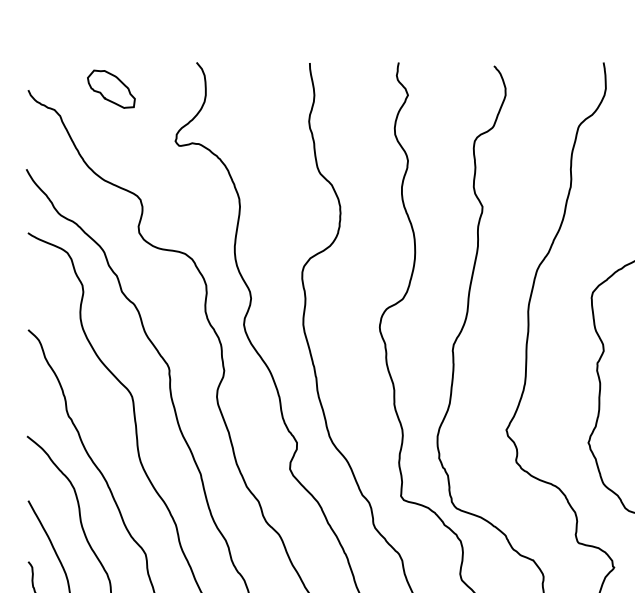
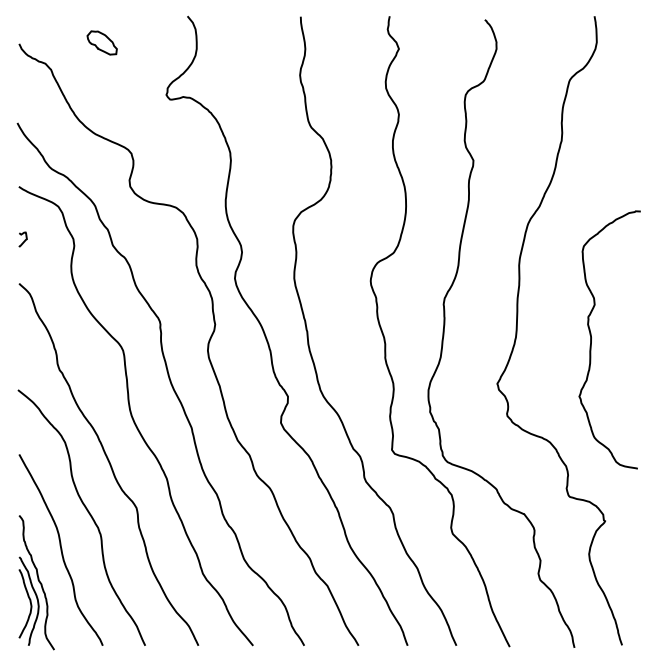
part: (110, 88) -> (101, 42), size x0.62
curve: (33, 285) -> (24, 239), added

